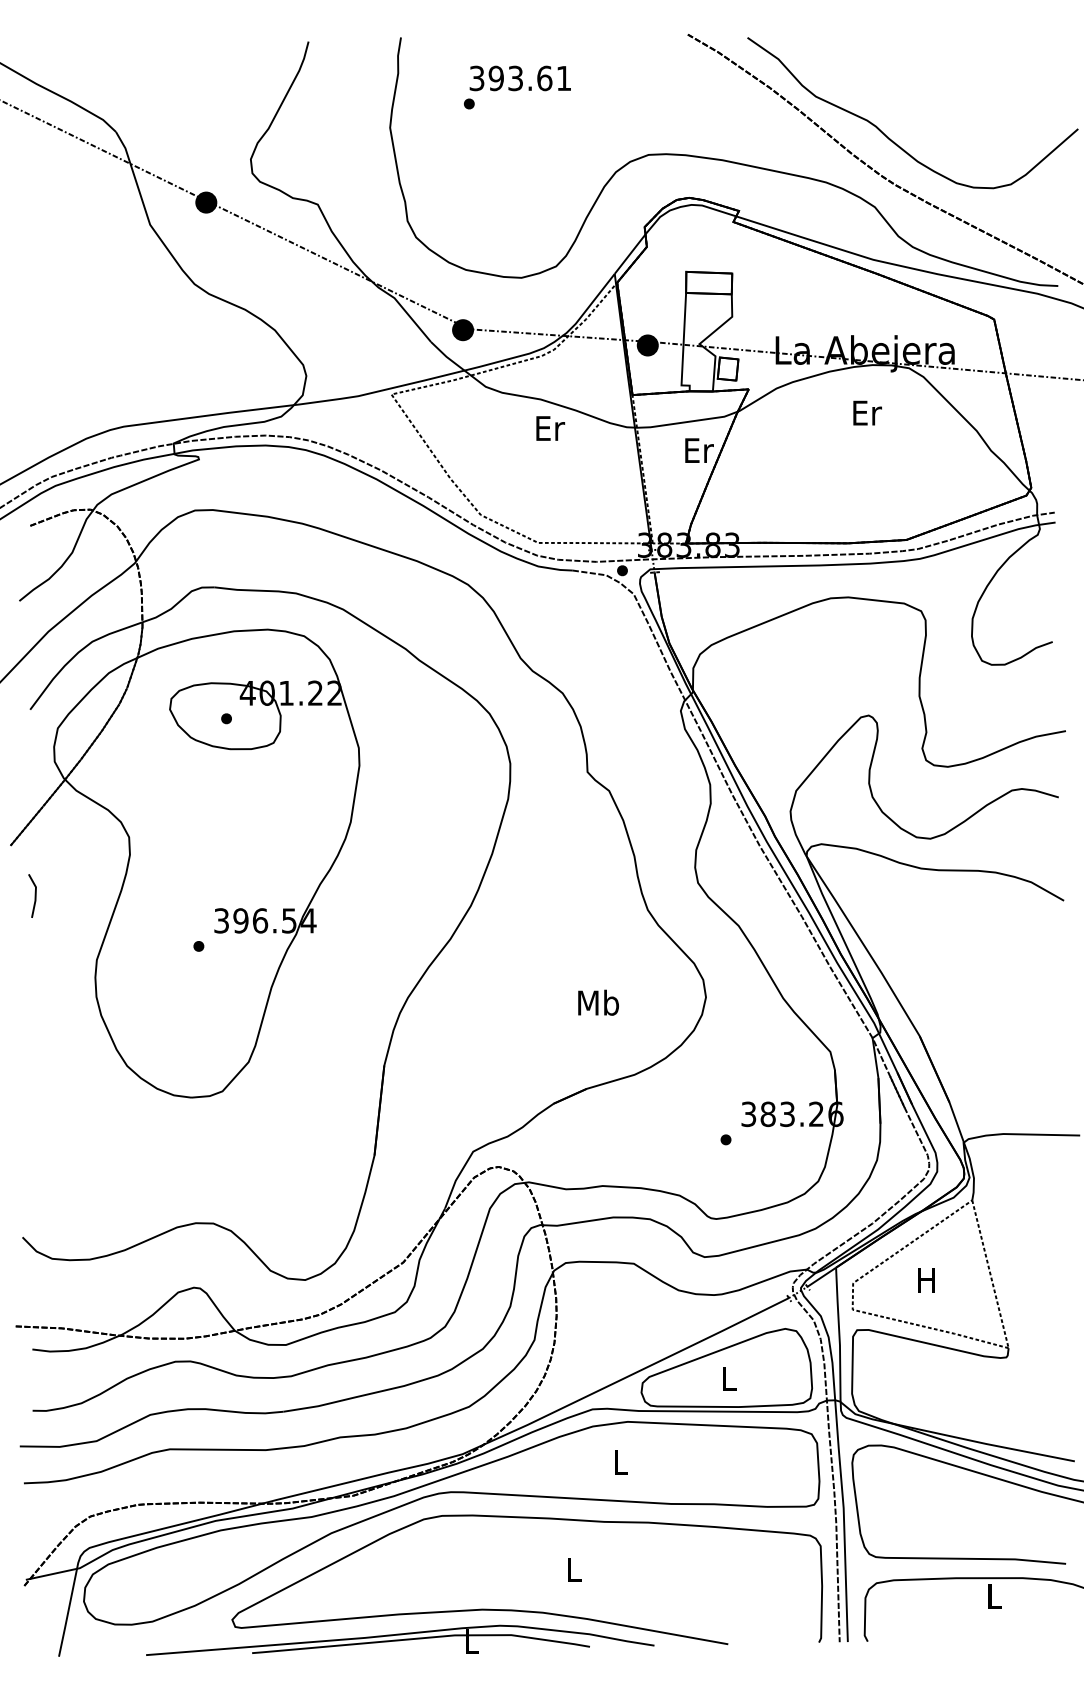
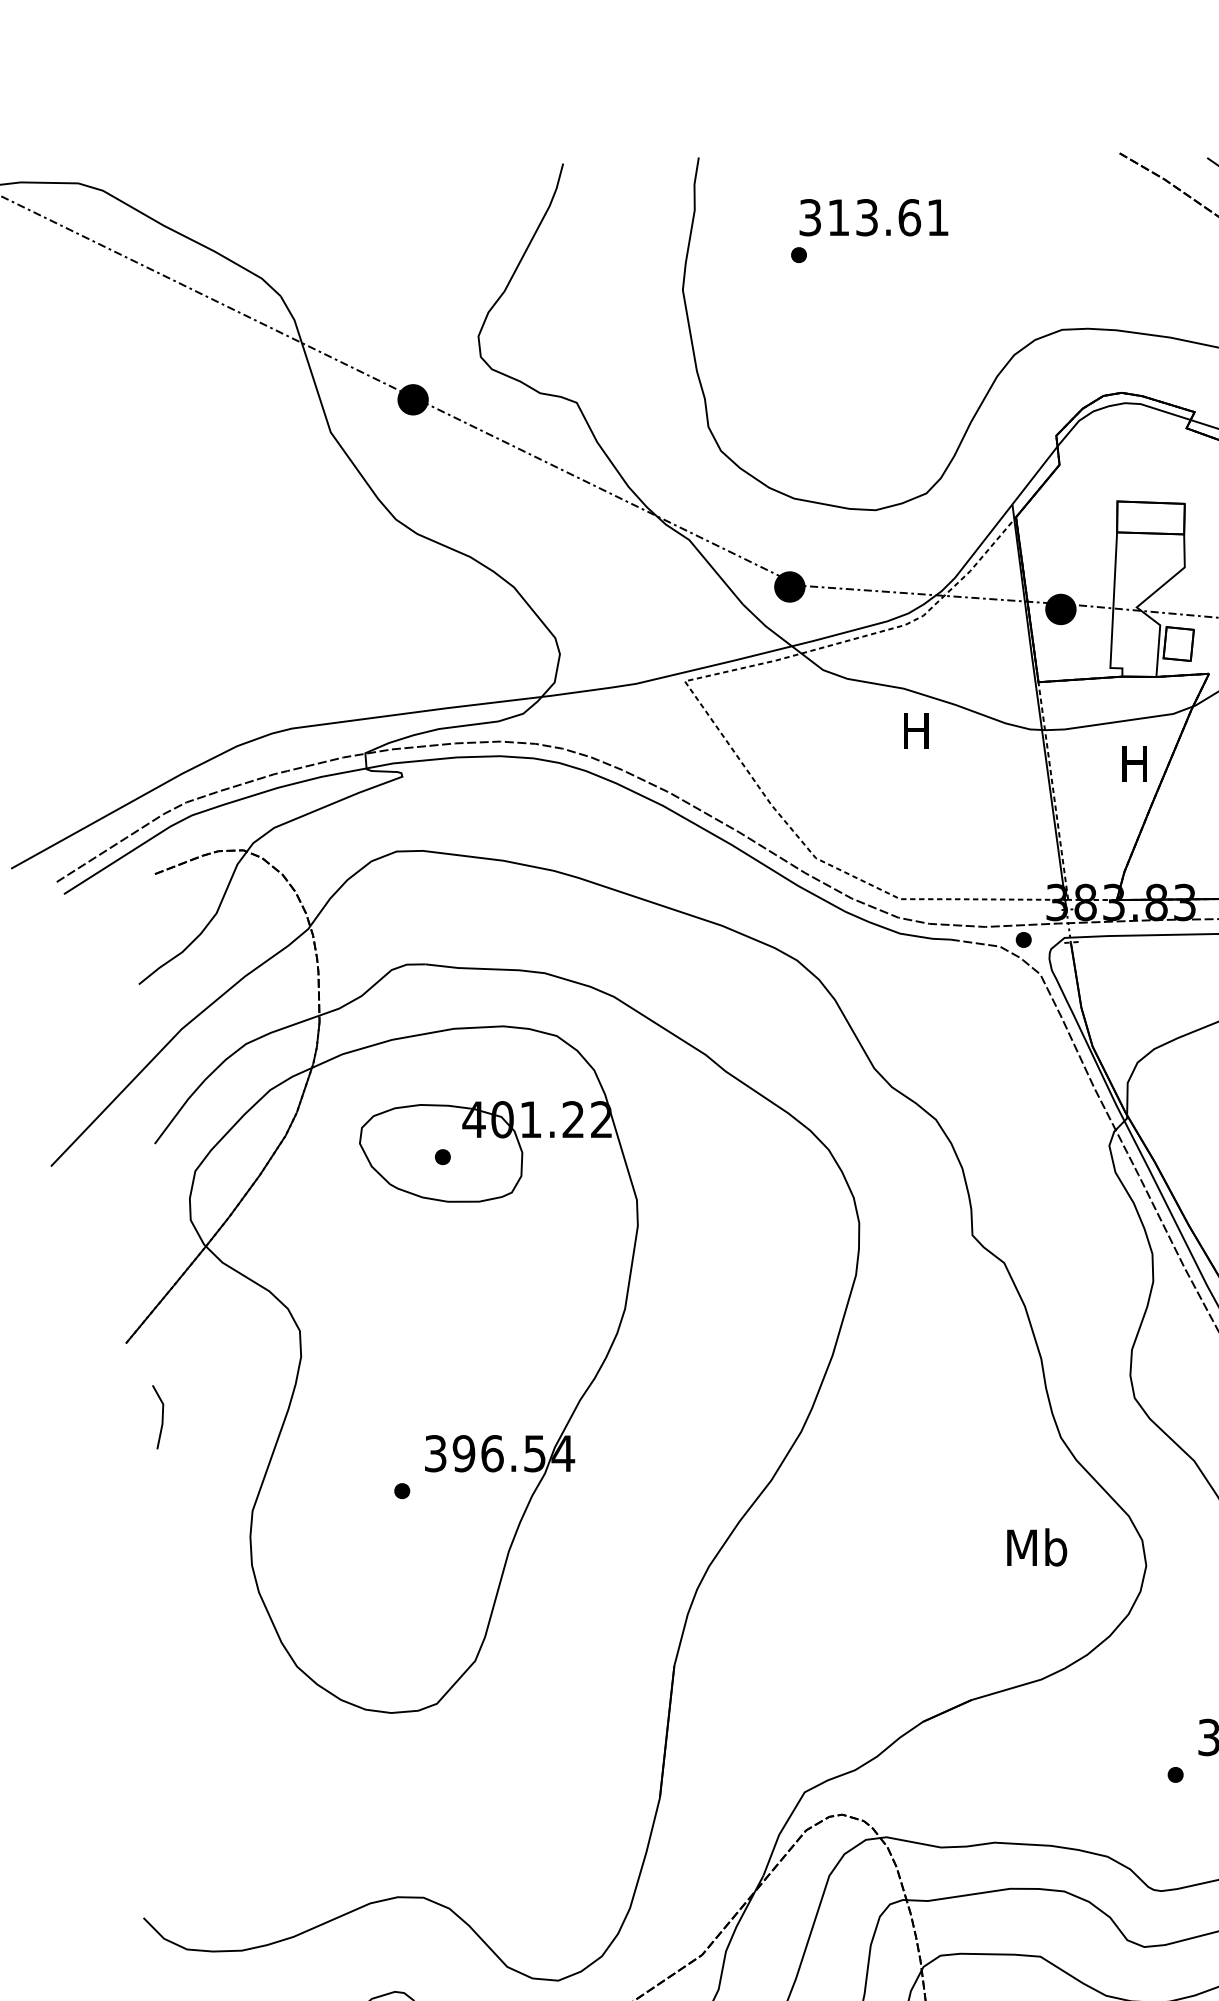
text: (495, 78) -> (837, 217), 393.61 -> 313.61
text: (550, 428) -> (918, 731), Er -> H
text: (699, 450) -> (1136, 763), Er -> H
text: (598, 1002) -> (1036, 1547), moved

